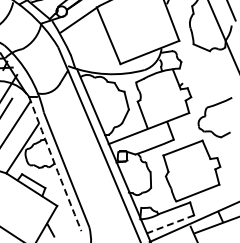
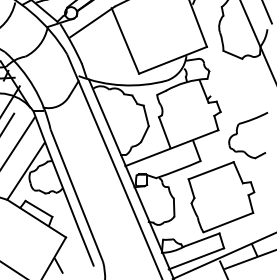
arc: (54, 164) -> (62, 189), dashed -> solid
line: (170, 224) -> (196, 258), dashed -> solid

